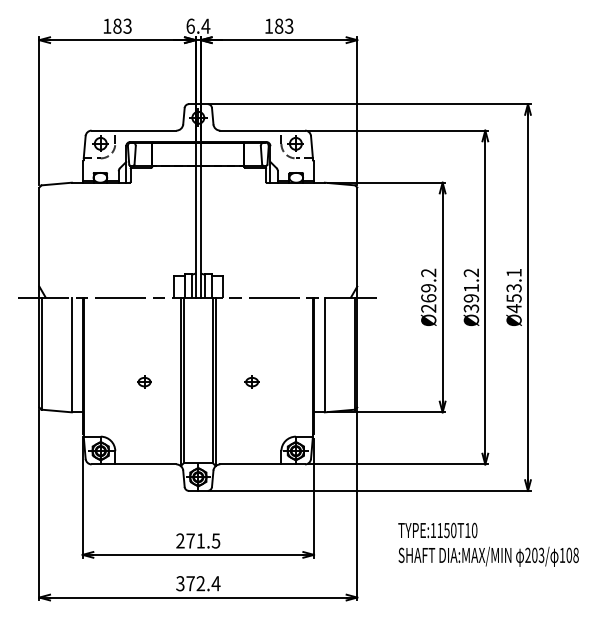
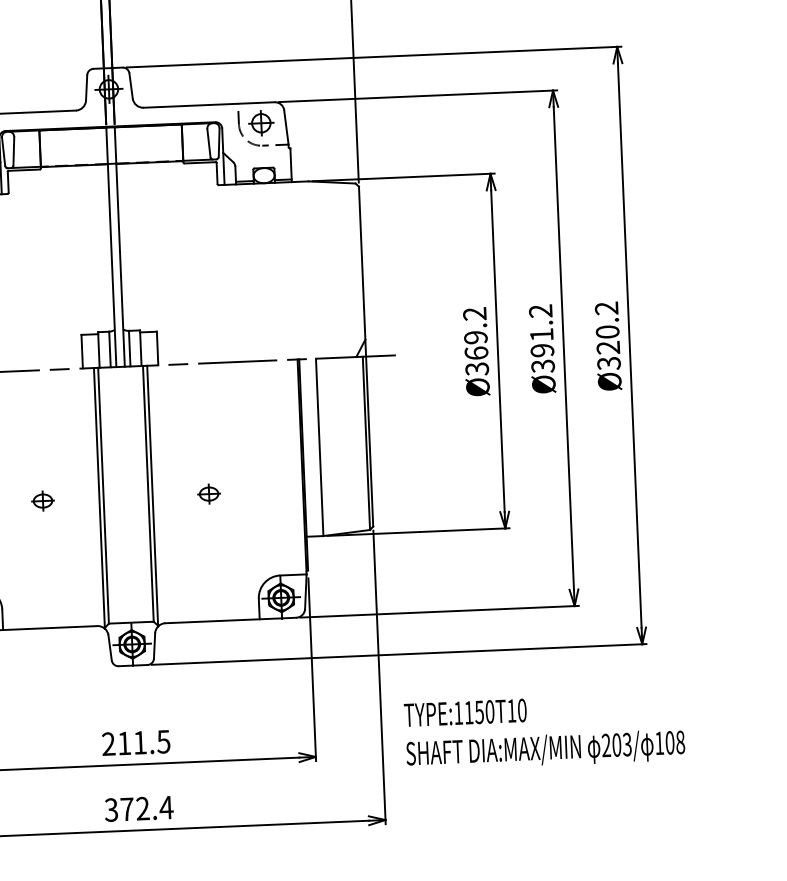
text: (513, 290) -> (606, 335), Ø453.1 -> Ø320.2
text: (428, 308) -> (476, 368), Ø269.2 -> Ø369.2
text: (190, 540) -> (124, 742), 271.5 -> 211.5
text: (488, 544) -> (544, 731), moved

